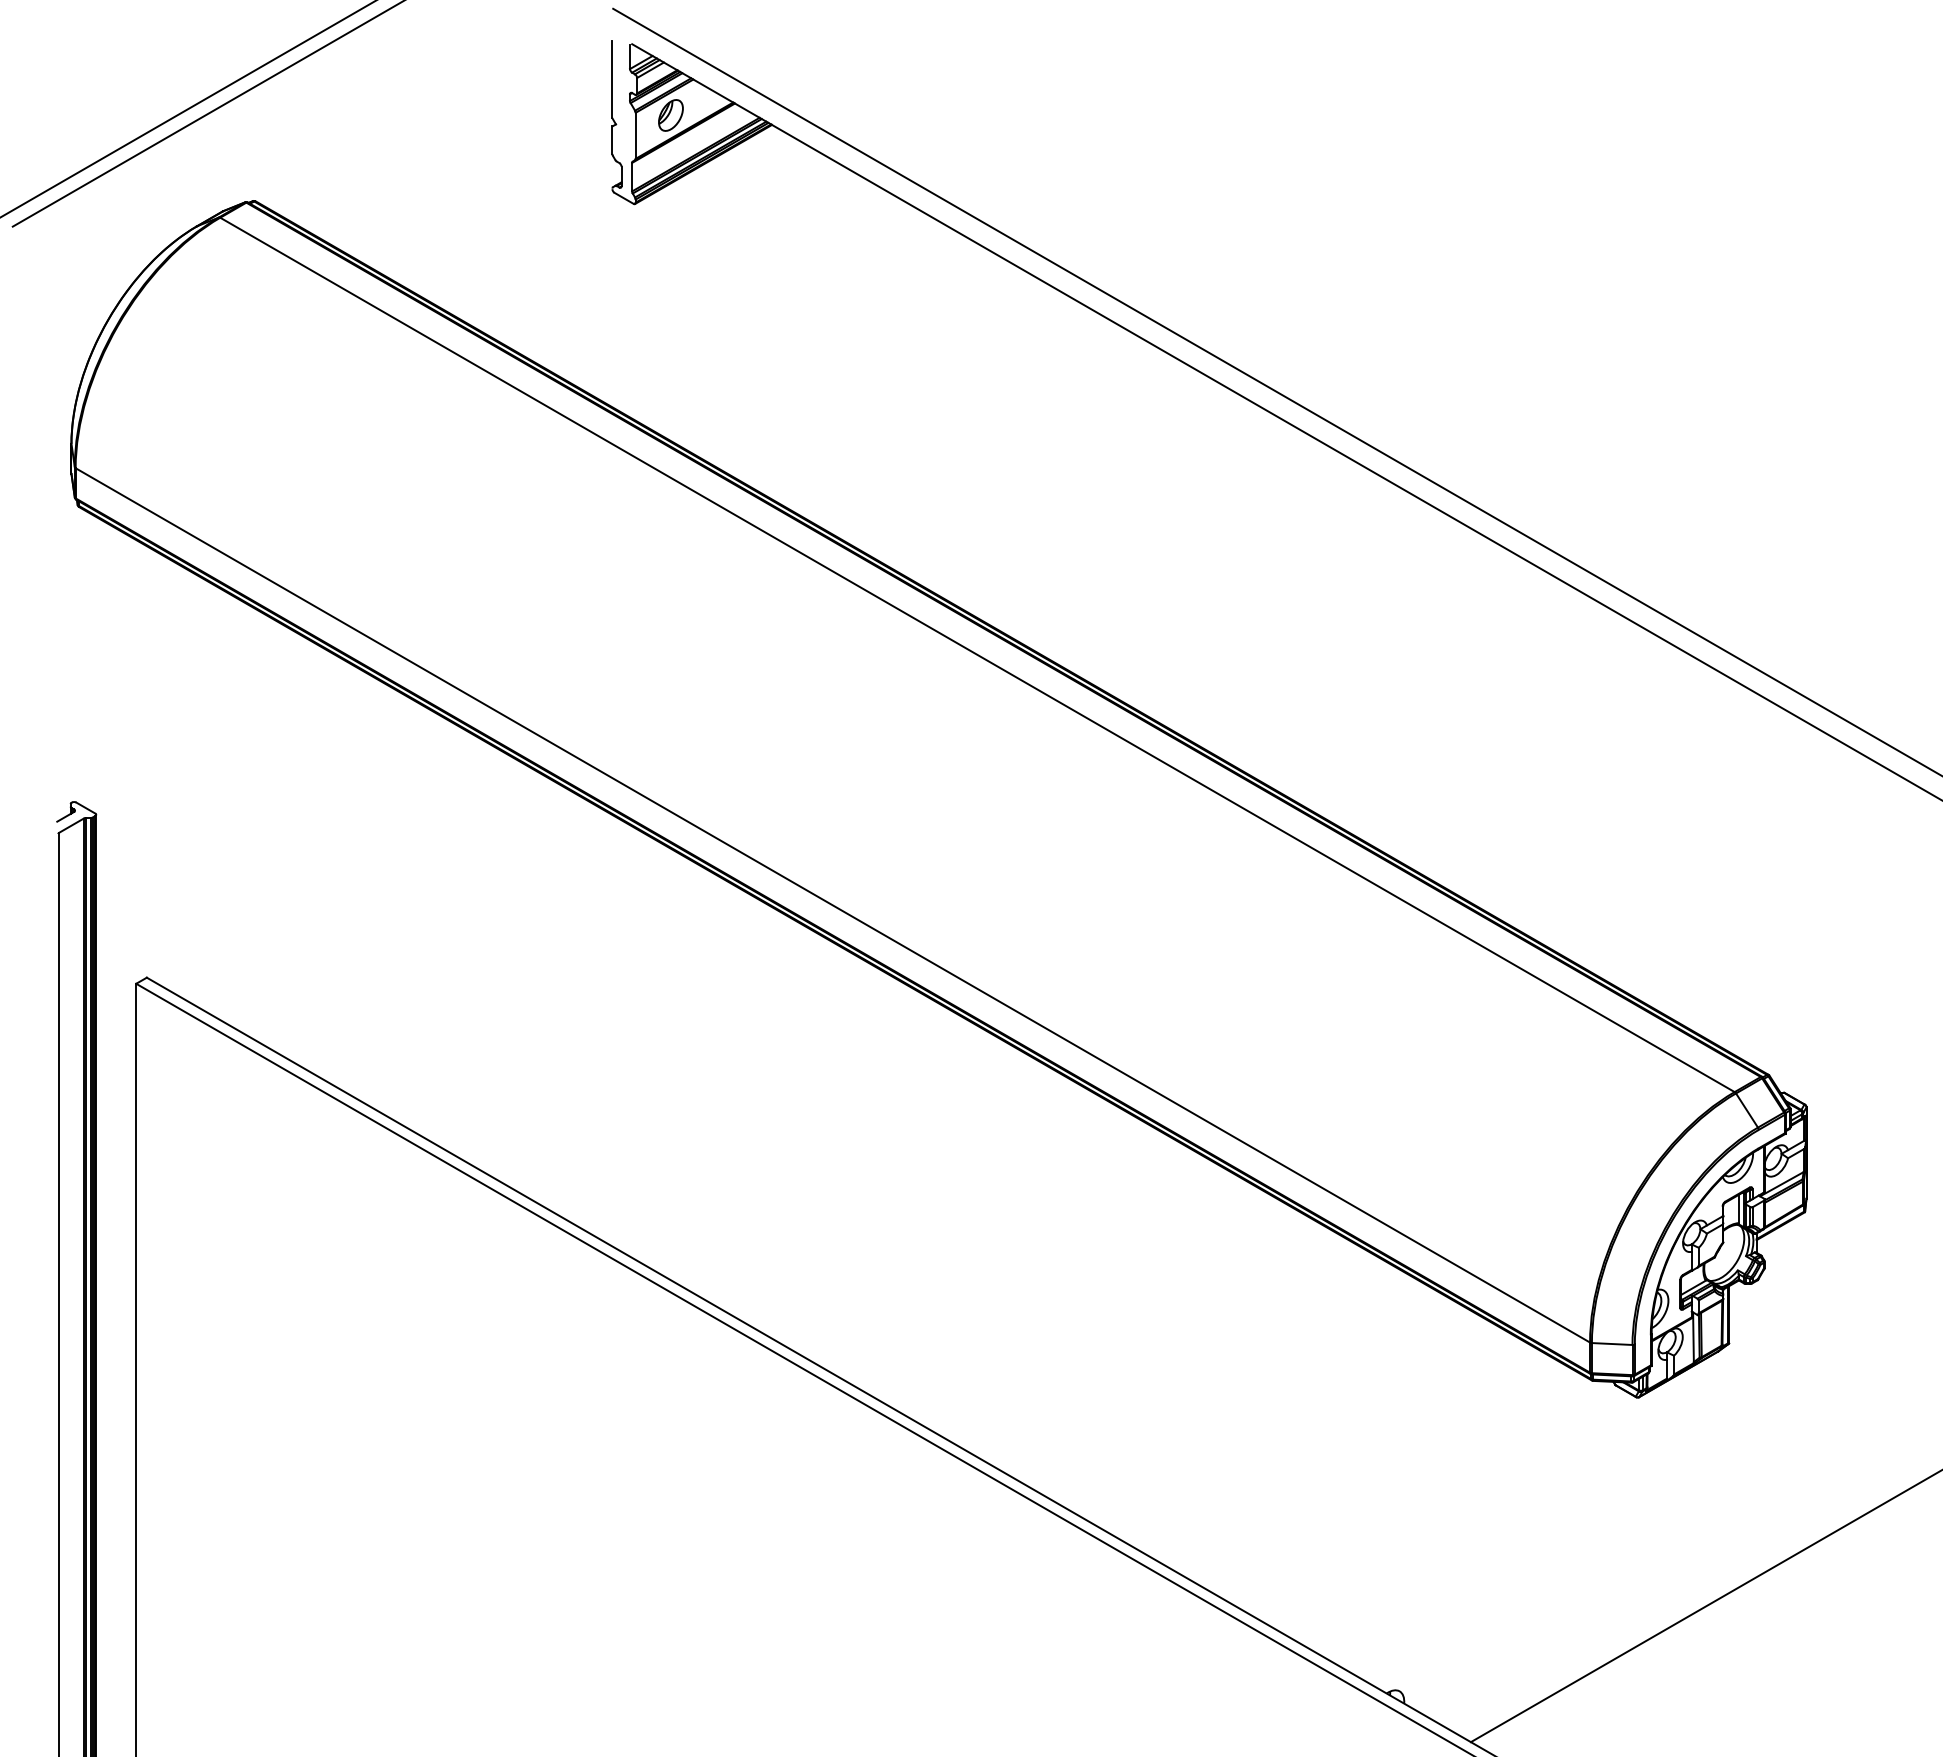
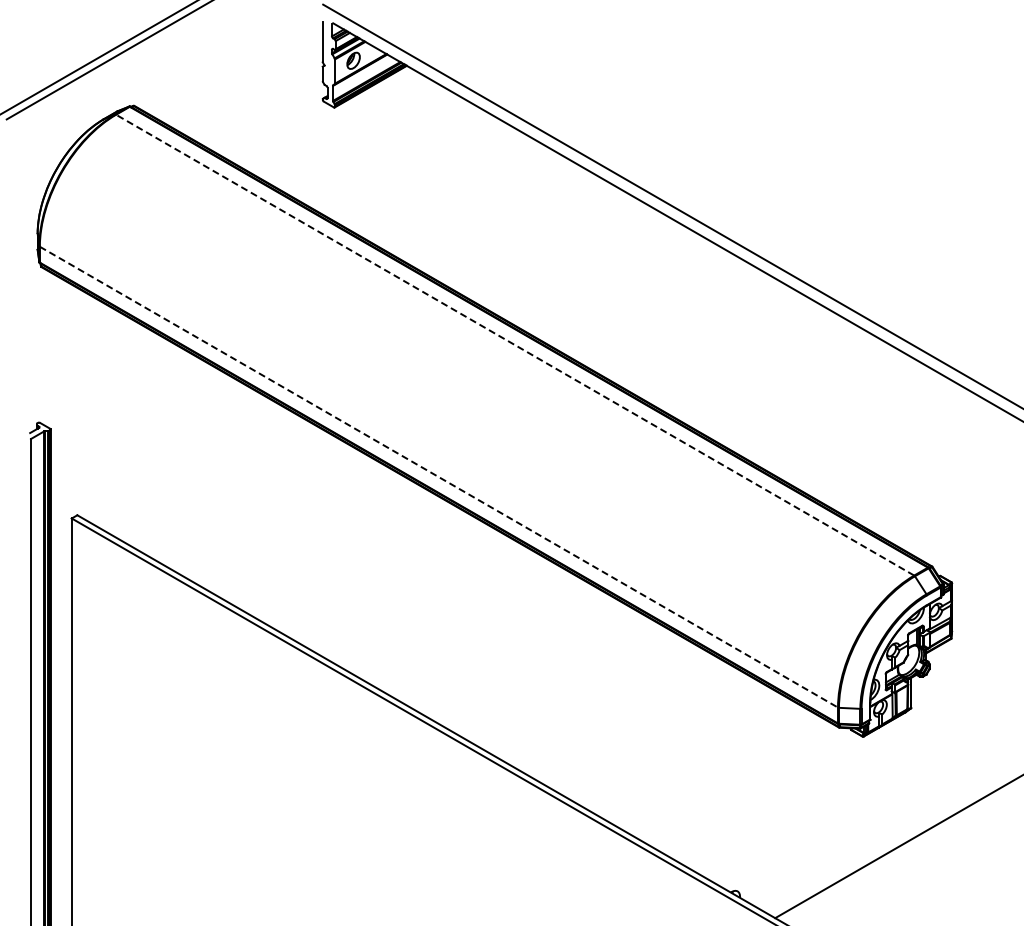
line: (978, 655) -> (515, 345), solid -> dashed
line: (832, 906) -> (438, 477), solid -> dashed

